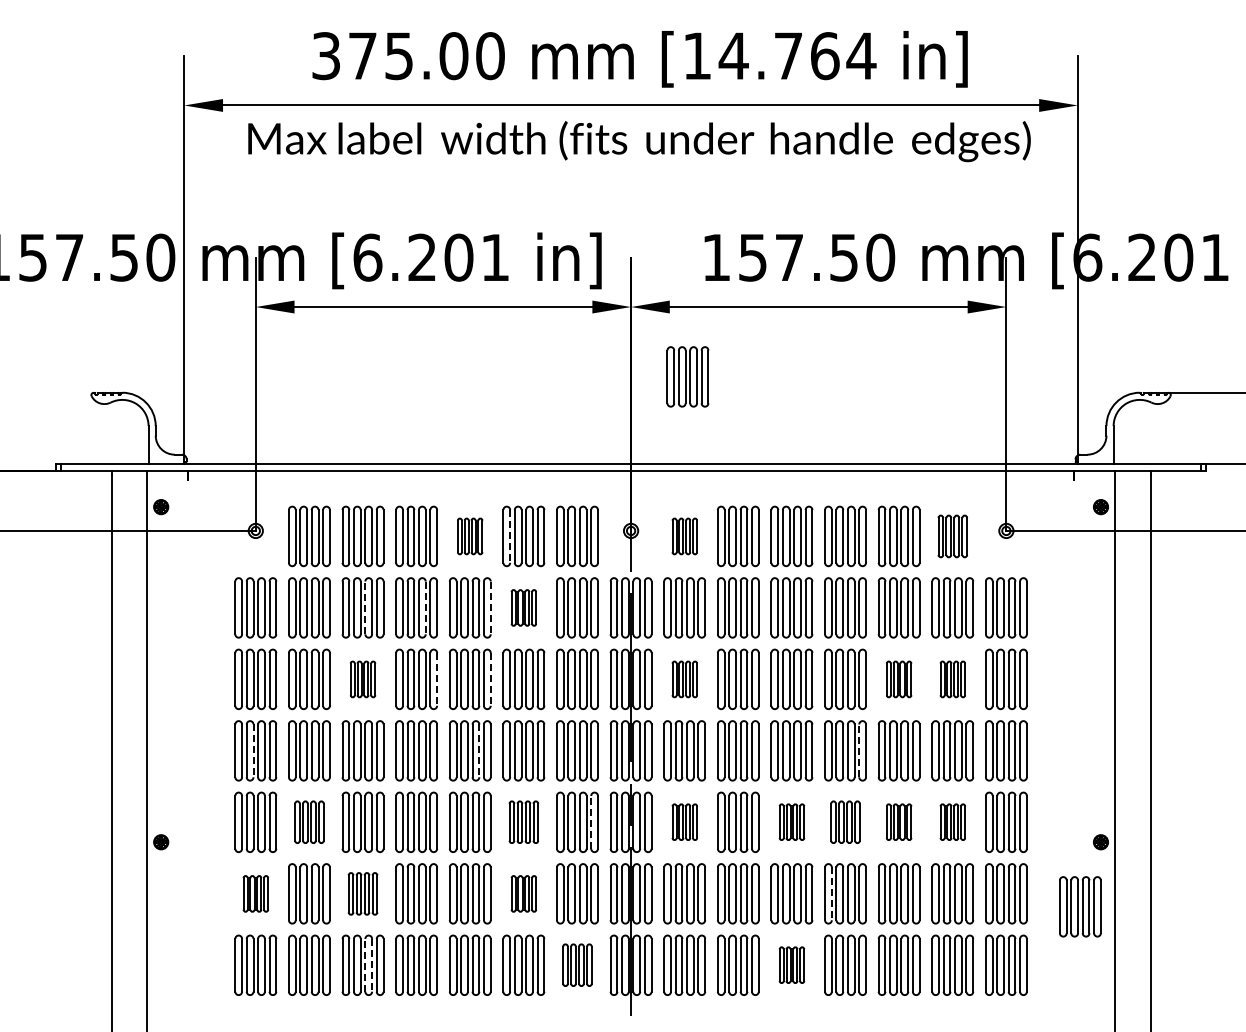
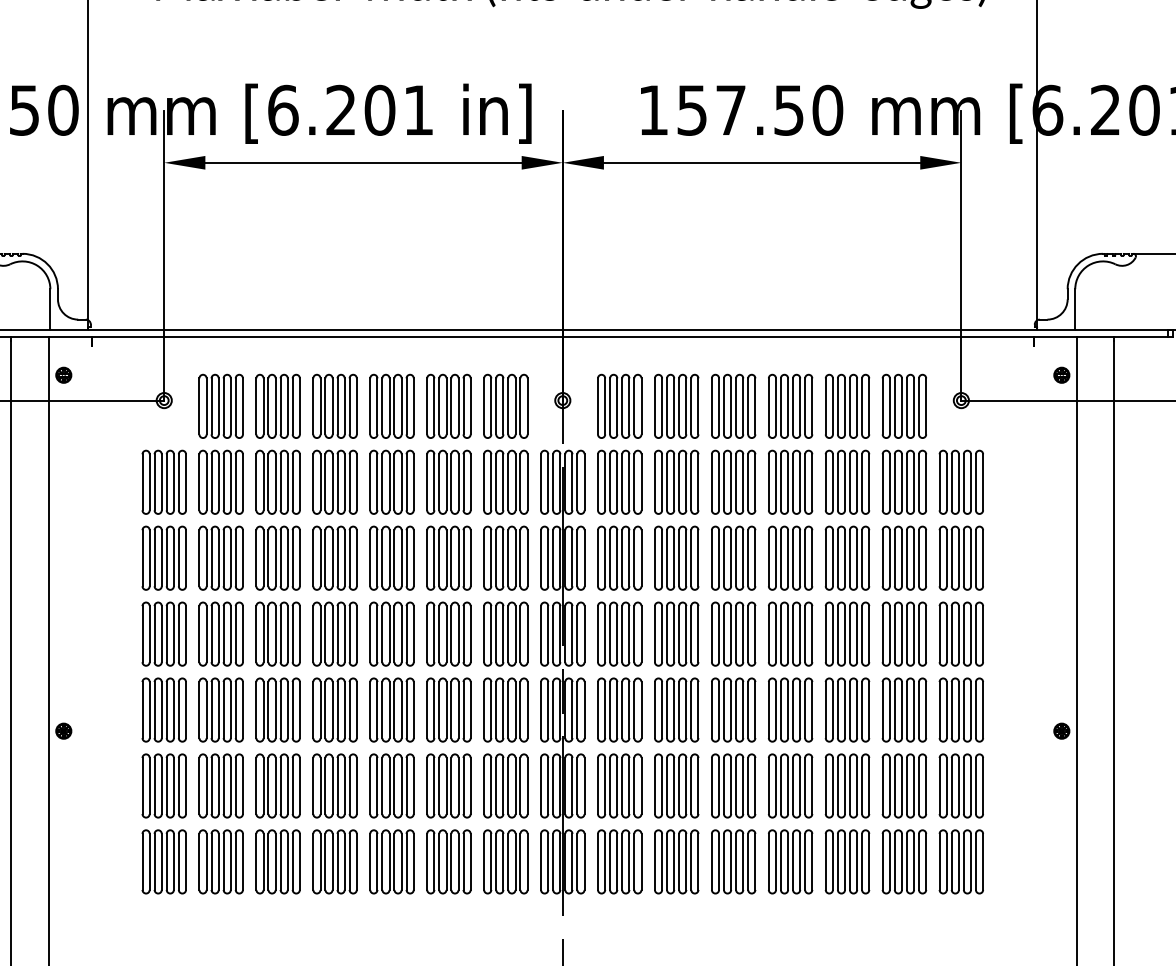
part: (687, 376) -> (622, 236), removed
part: (469, 536) -> (391, 406), size x1.67
line: (510, 536) -> (434, 406), dashed -> solid
part: (684, 536) -> (619, 406), size x1.67
part: (952, 536) -> (904, 406), size x1.43
line: (365, 607) -> (280, 481), dashed -> solid
part: (523, 607) -> (448, 481), size x1.67
line: (425, 608) -> (344, 482), dashed -> solid
line: (490, 608) -> (413, 482), dashed -> solid
part: (362, 679) -> (277, 558), size x1.67
line: (437, 679) -> (357, 558), dashed -> solid
line: (490, 679) -> (413, 558), dashed -> solid
part: (684, 679) -> (619, 558), size x1.67
part: (898, 679) -> (846, 558), size x1.67
part: (952, 679) -> (904, 558), size x1.67
line: (859, 750) -> (805, 633), dashed -> solid
line: (253, 751) -> (161, 634), dashed -> solid
line: (479, 751) -> (401, 634), dashed -> solid
part: (309, 821) -> (221, 709), size x1.43
part: (523, 821) -> (448, 709), size x1.43
line: (591, 821) -> (520, 709), dashed -> solid
part: (684, 821) -> (619, 709), size x1.67
part: (791, 821) -> (733, 709), size x1.67
part: (845, 821) -> (790, 709), size x1.43
part: (898, 821) -> (846, 709), size x1.67
part: (952, 821) -> (904, 709), size x1.67
part: (255, 893) -> (163, 785), size x1.67
part: (362, 893) -> (277, 785), size x1.43
part: (523, 893) -> (448, 785), size x1.67
line: (831, 894) -> (775, 786), dashed -> solid
part: (1080, 906) -> (1040, 799), removed
line: (365, 964) -> (280, 861), dashed -> solid
part: (577, 964) -> (505, 861), size x1.43
part: (791, 964) -> (733, 861), size x1.67
line: (372, 965) -> (288, 862), dashed -> solid

